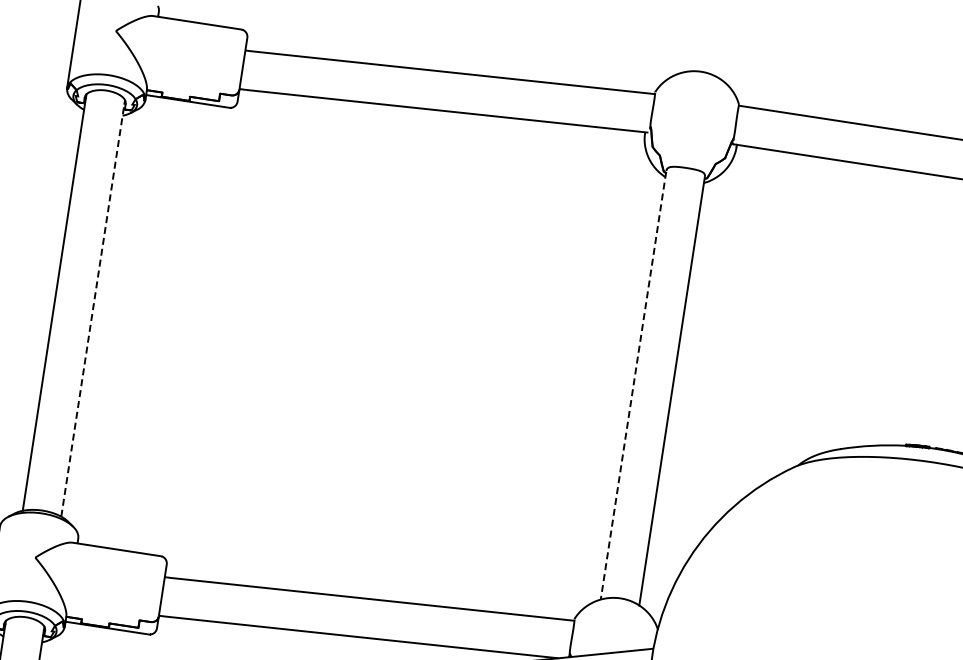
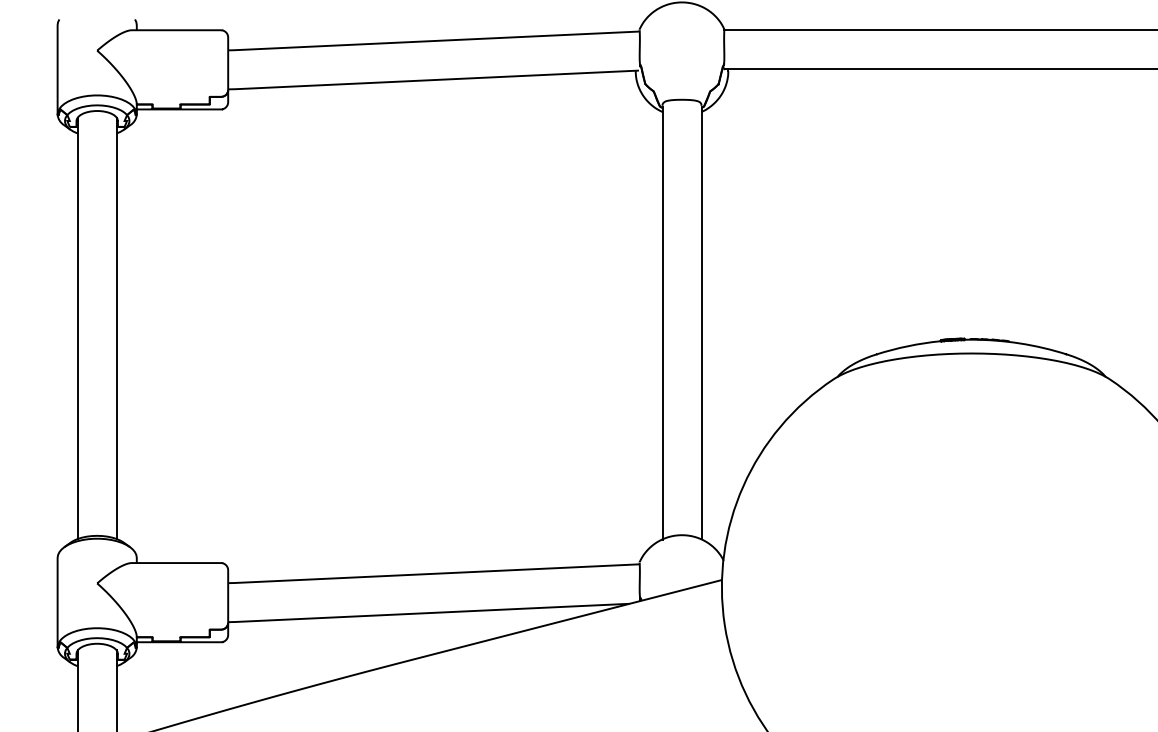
line: (92, 308) -> (116, 328), dashed -> solid
line: (633, 386) -> (662, 323), dashed -> solid

